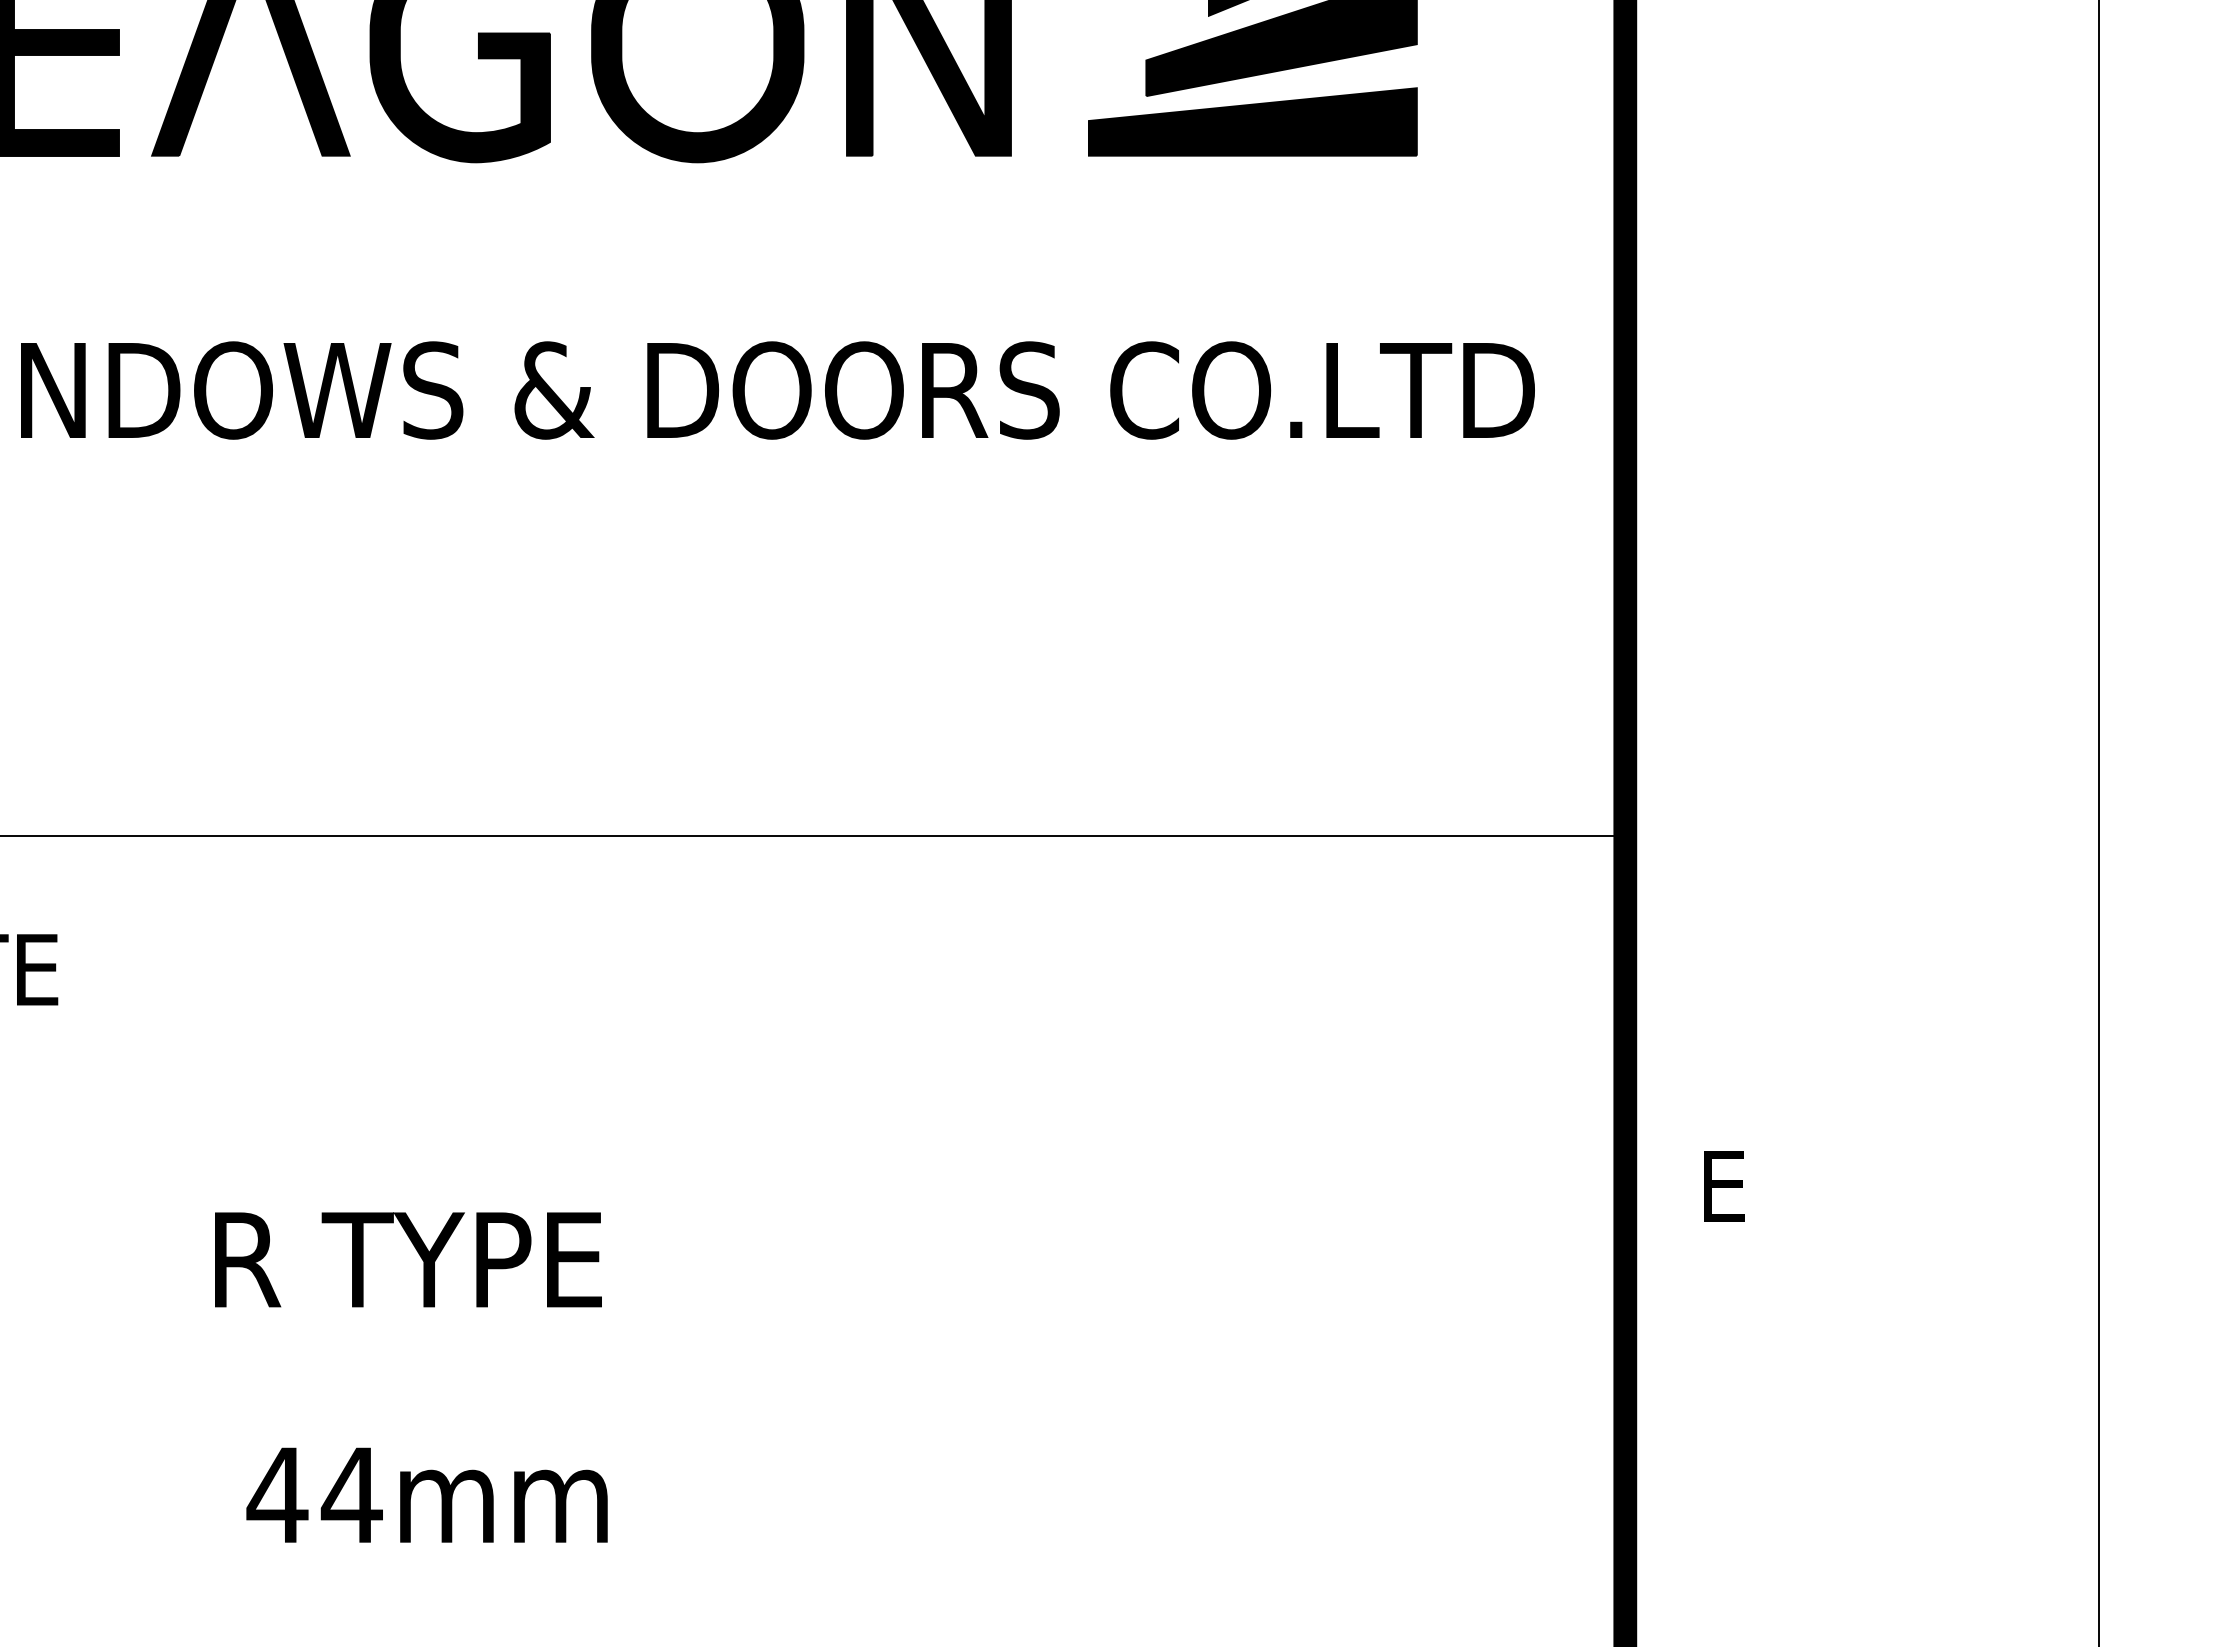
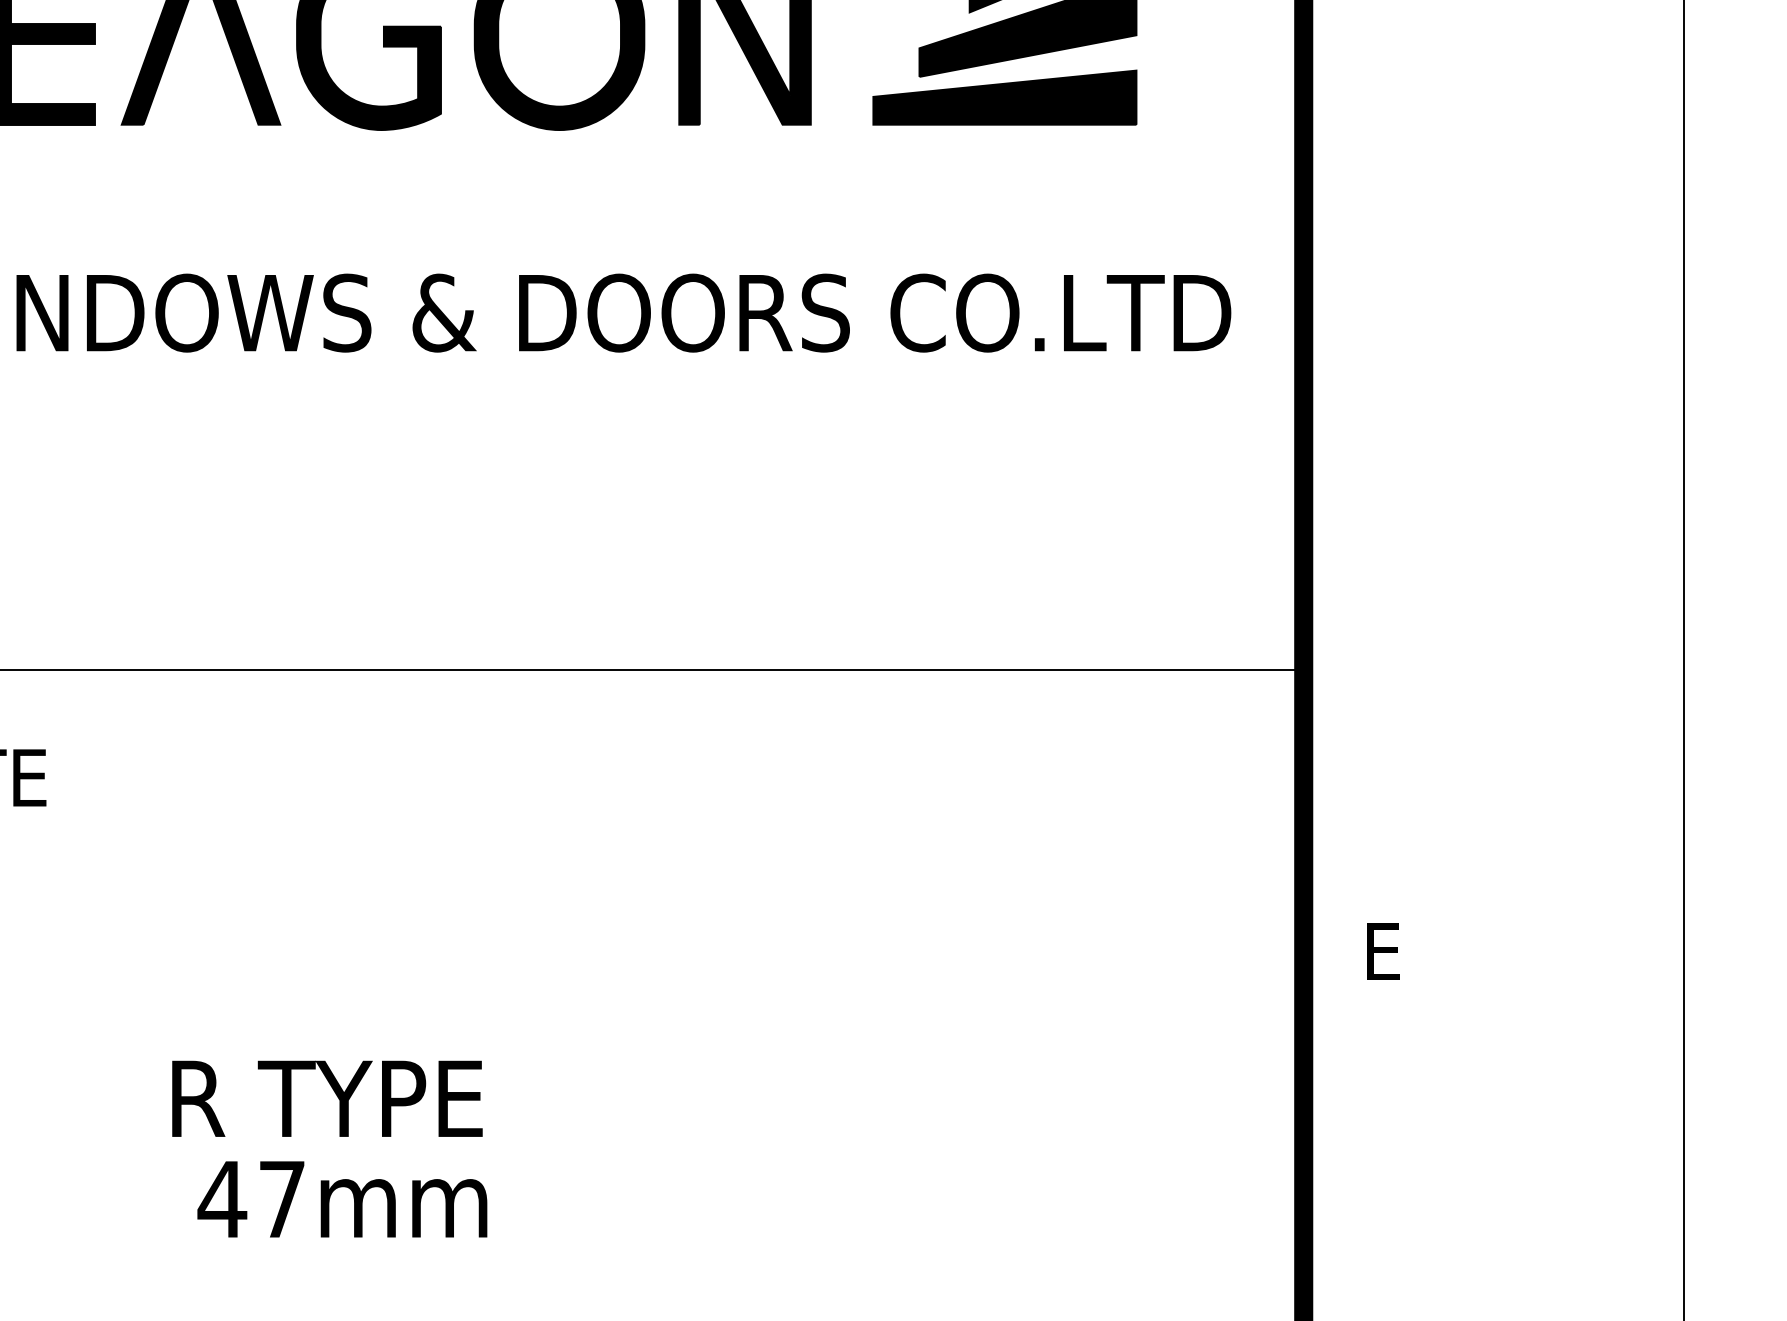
text: (408, 1259) -> (327, 1098), moved
text: (351, 1494) -> (281, 1198), 44mm -> 47mm

